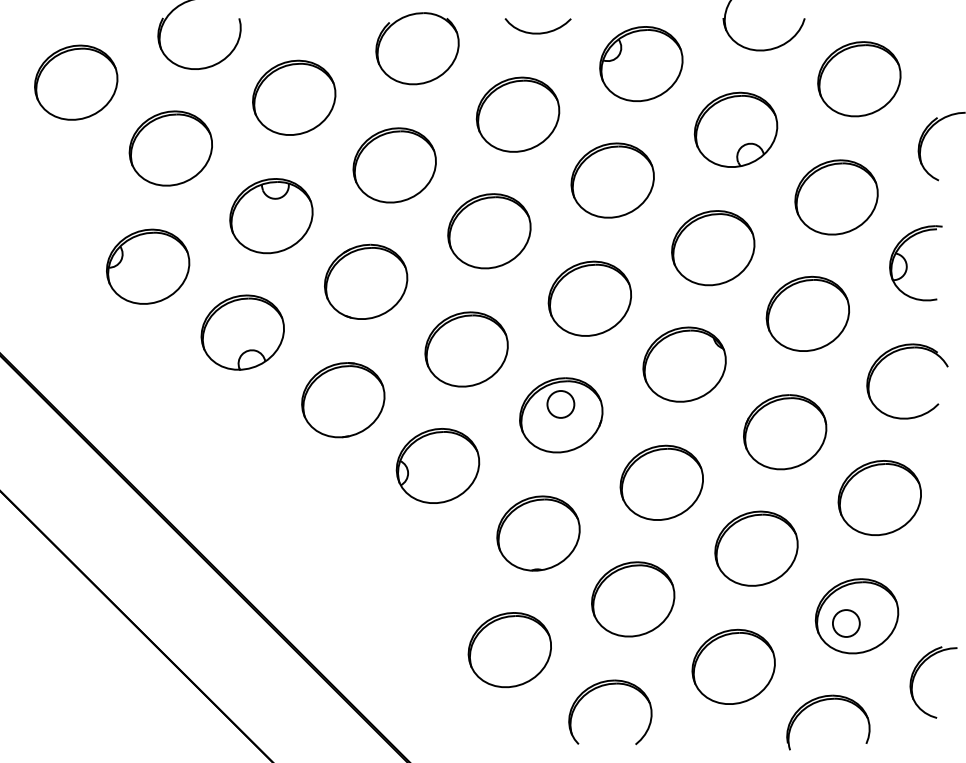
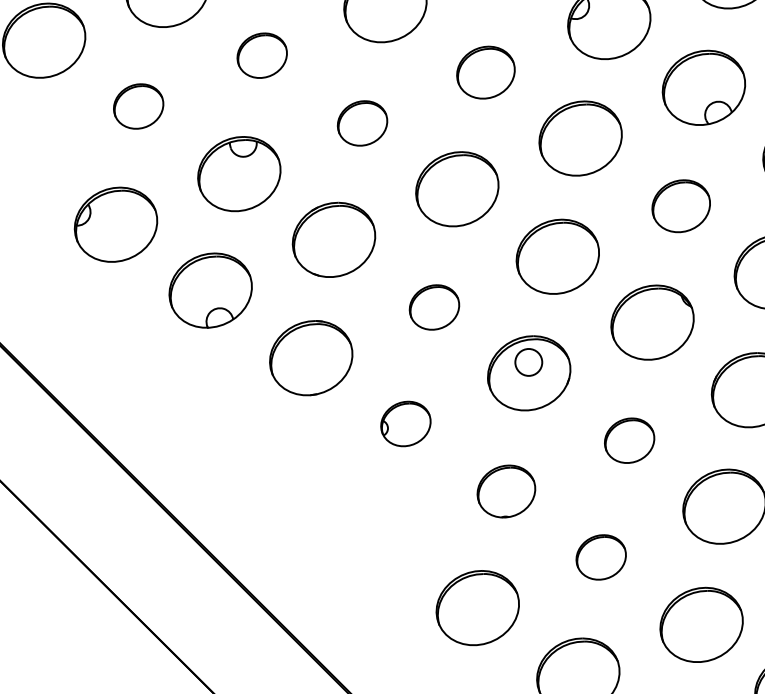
part: (294, 97) -> (262, 55), size x0.6
part: (517, 114) -> (485, 72), size x0.7
part: (170, 148) -> (138, 106), size x0.6
part: (394, 165) -> (362, 123), size x0.6
part: (713, 248) -> (681, 206), size x0.7
part: (466, 349) -> (434, 307), size x0.6
part: (437, 465) -> (405, 423), size x0.6
part: (661, 482) -> (629, 440), size x0.6
part: (538, 533) -> (506, 491), size x0.7
part: (633, 599) -> (601, 557), size x0.6

